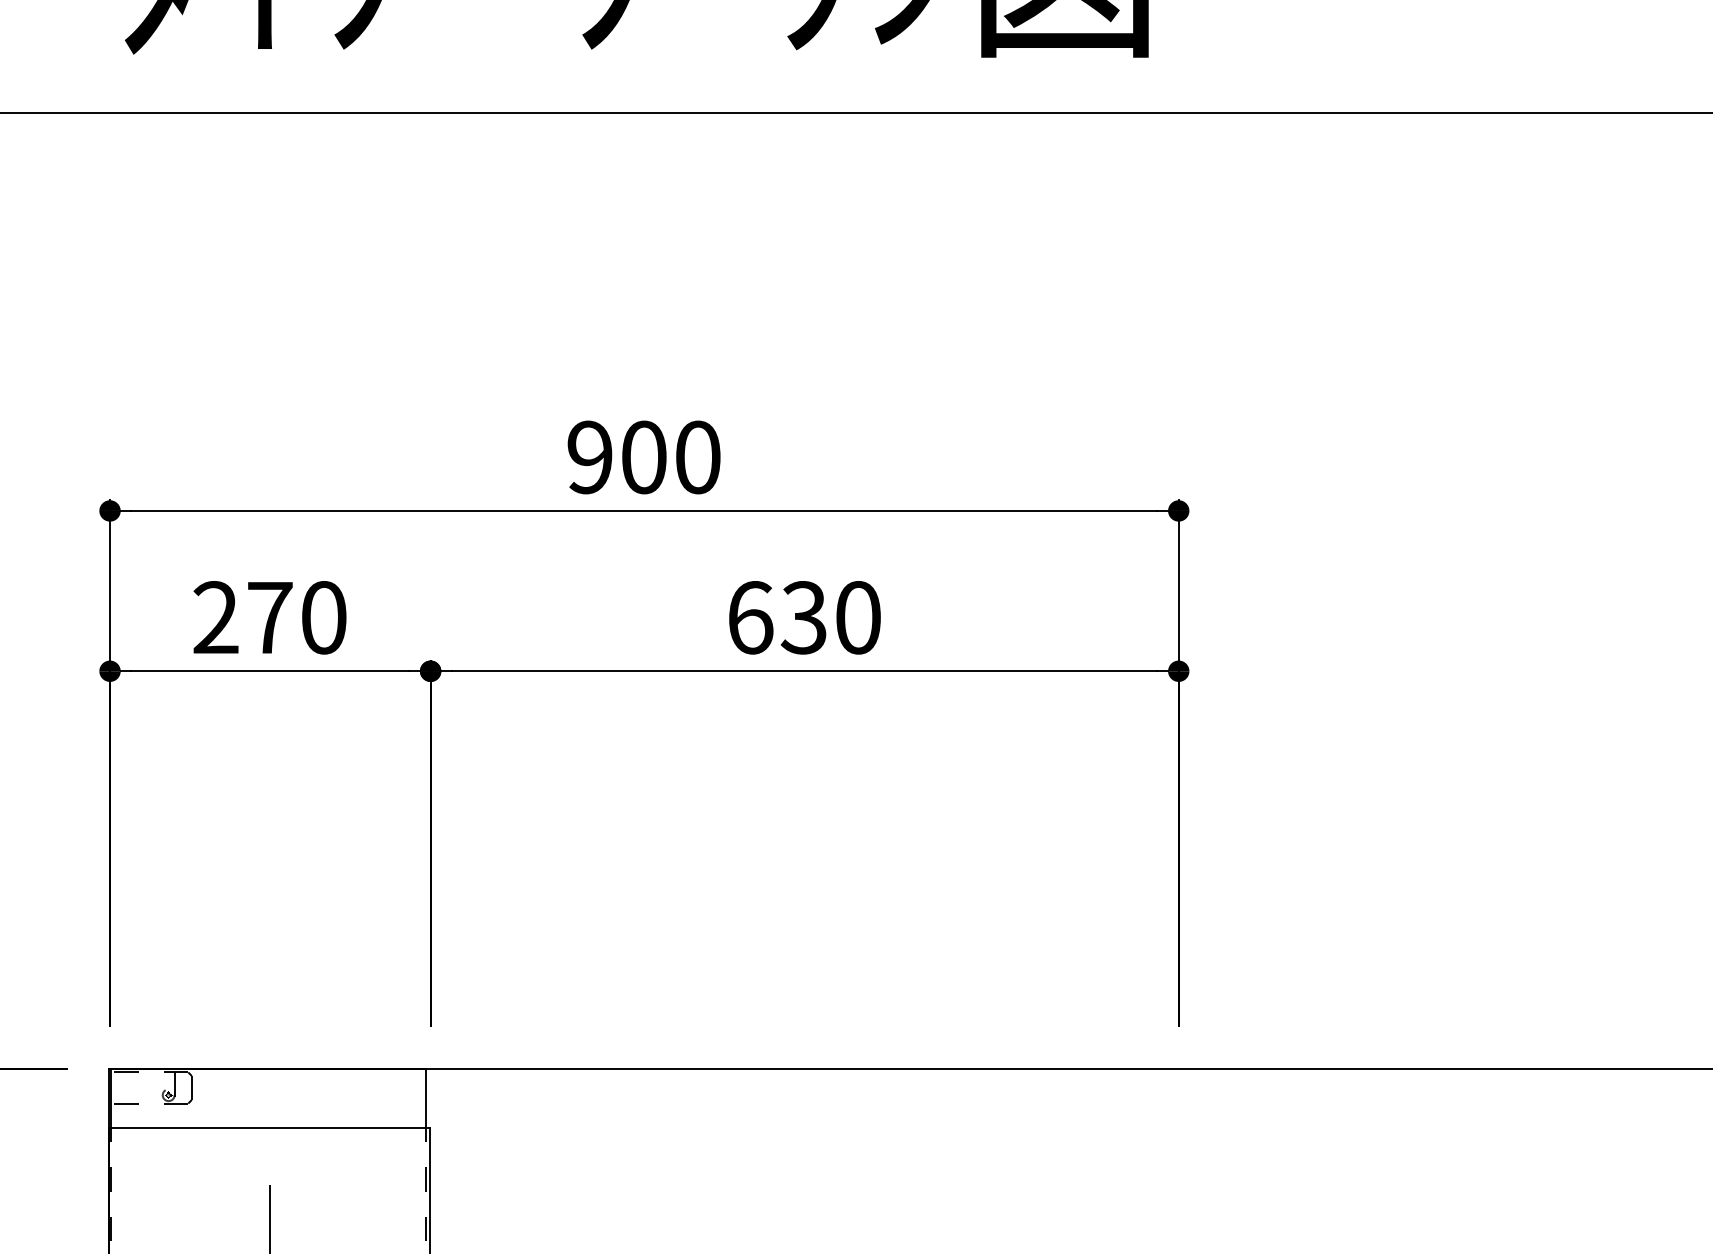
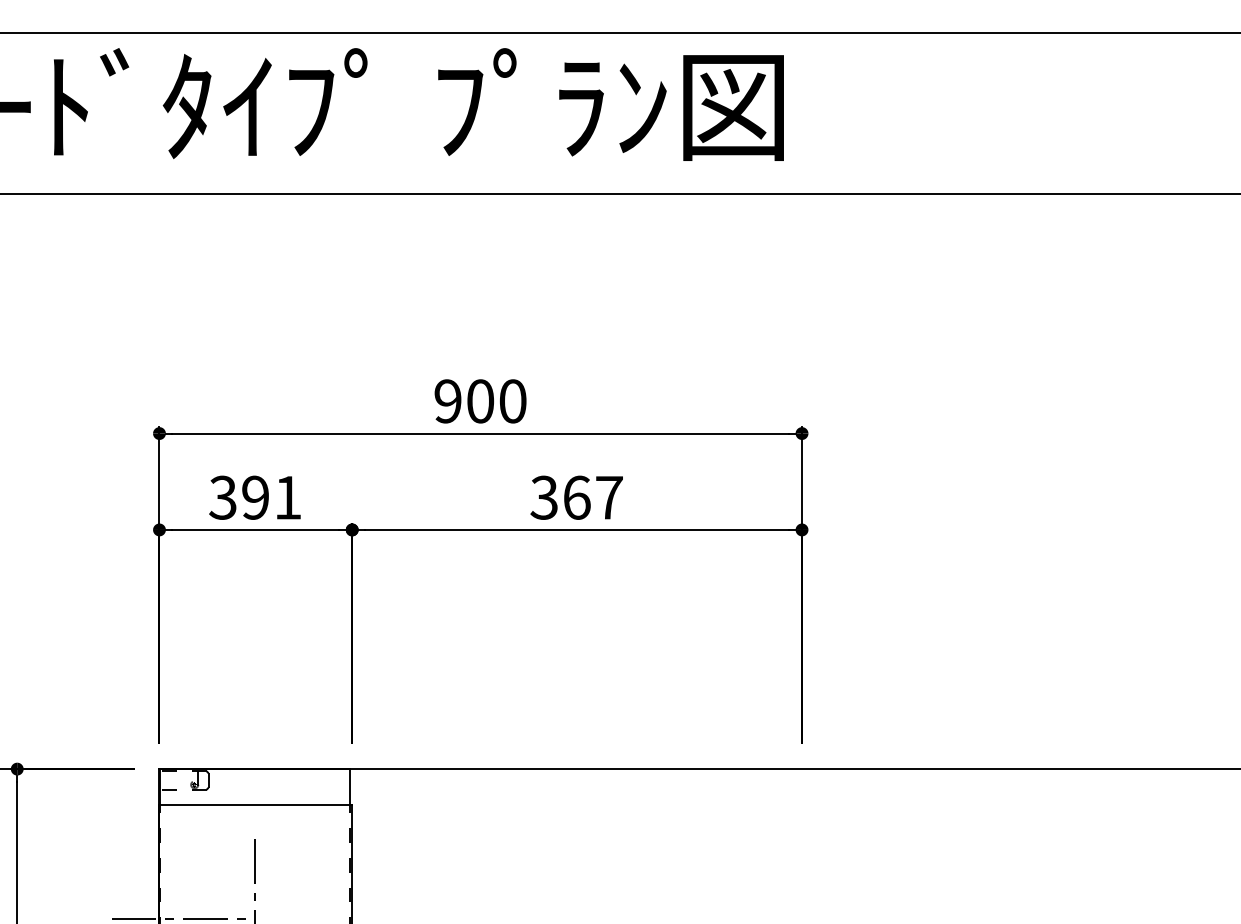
text: (269, 617) -> (255, 497), 270 -> 391
text: (803, 617) -> (576, 497), 630 -> 367

